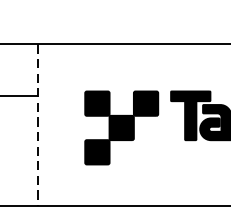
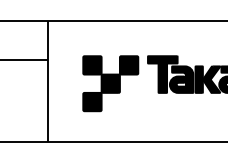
line: (37, 125) -> (47, 81), dashed -> solid

